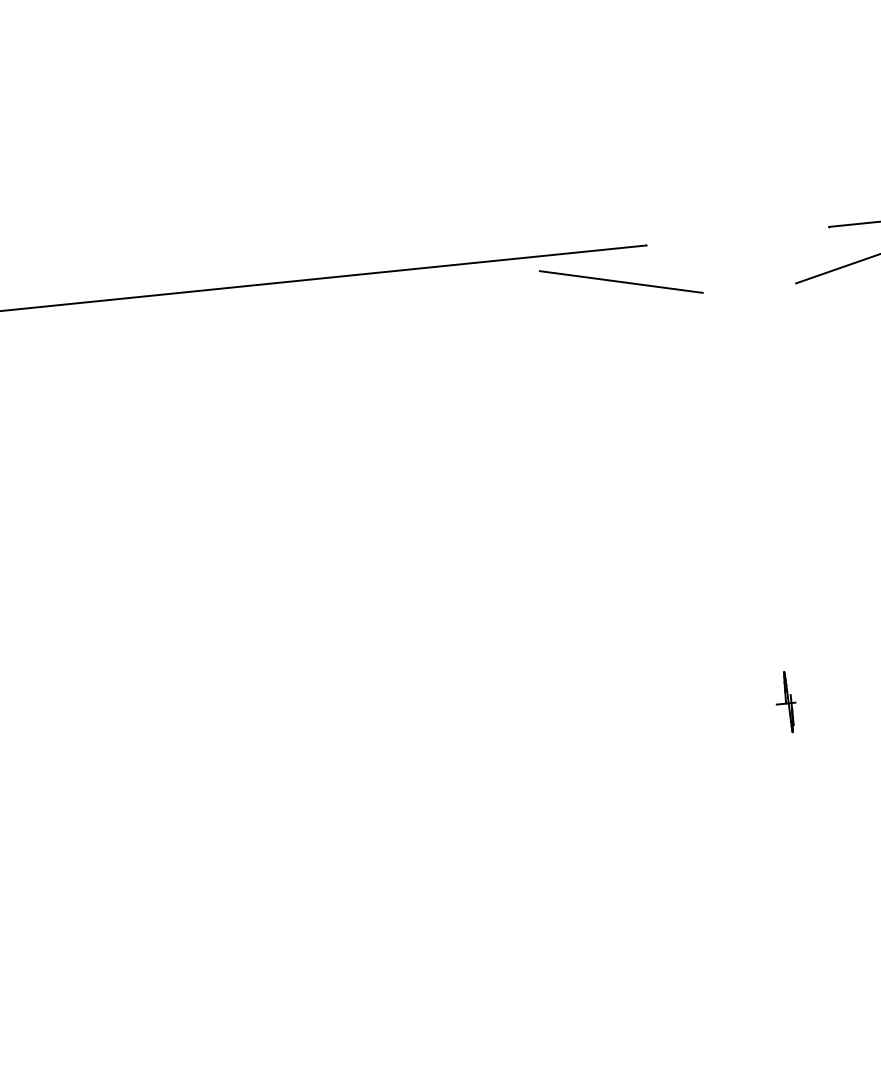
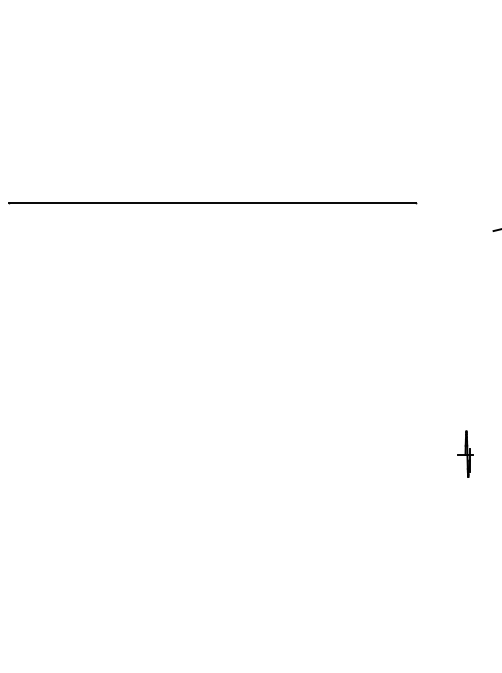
line: (621, 281) -> (400, 220), removed
part: (785, 701) -> (465, 453), size x1.4

